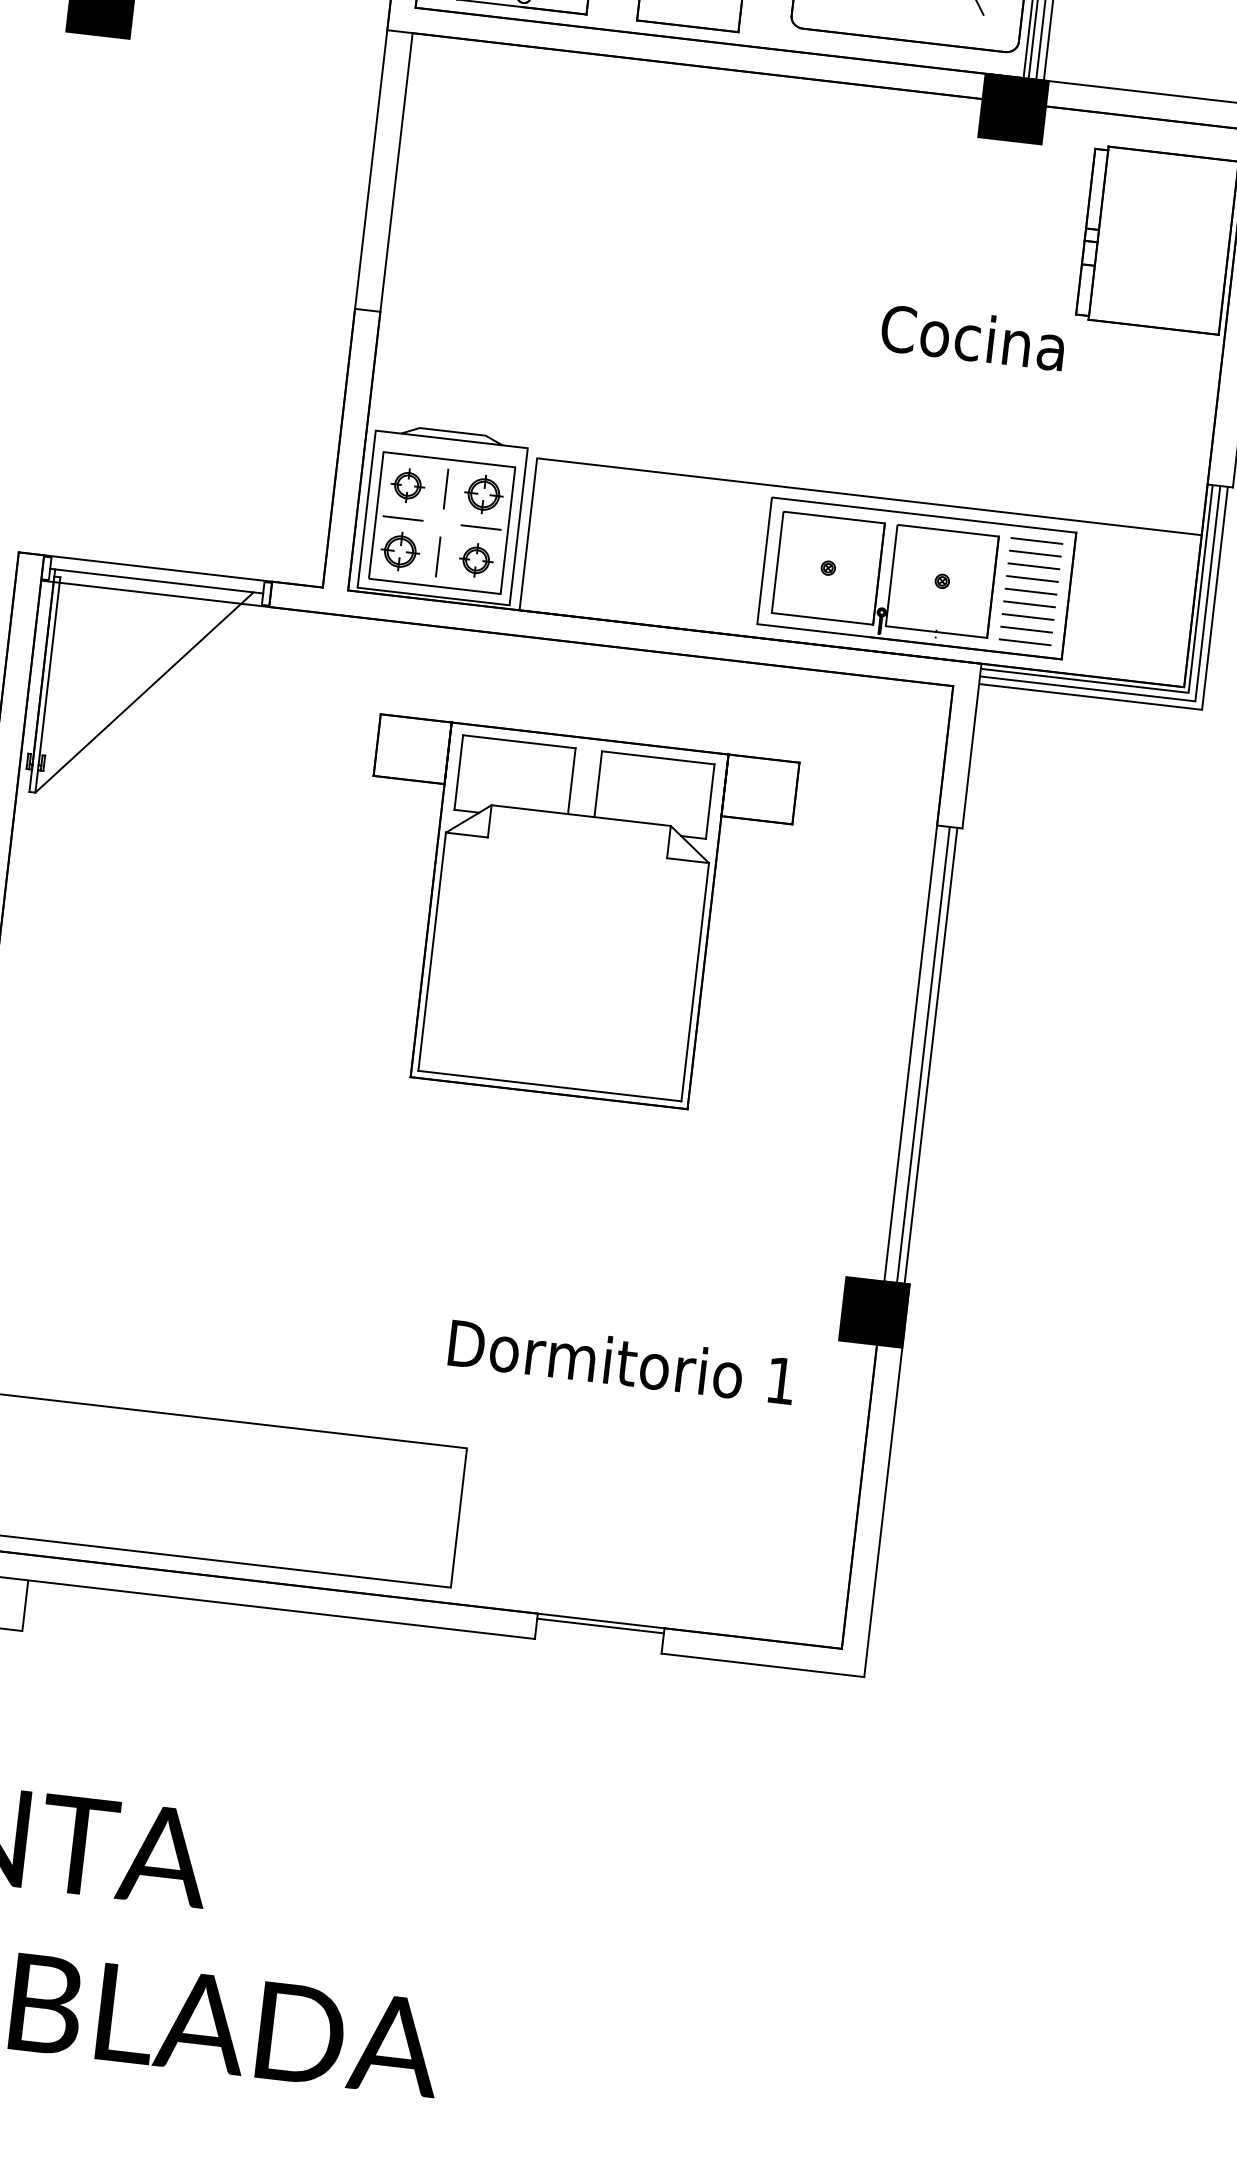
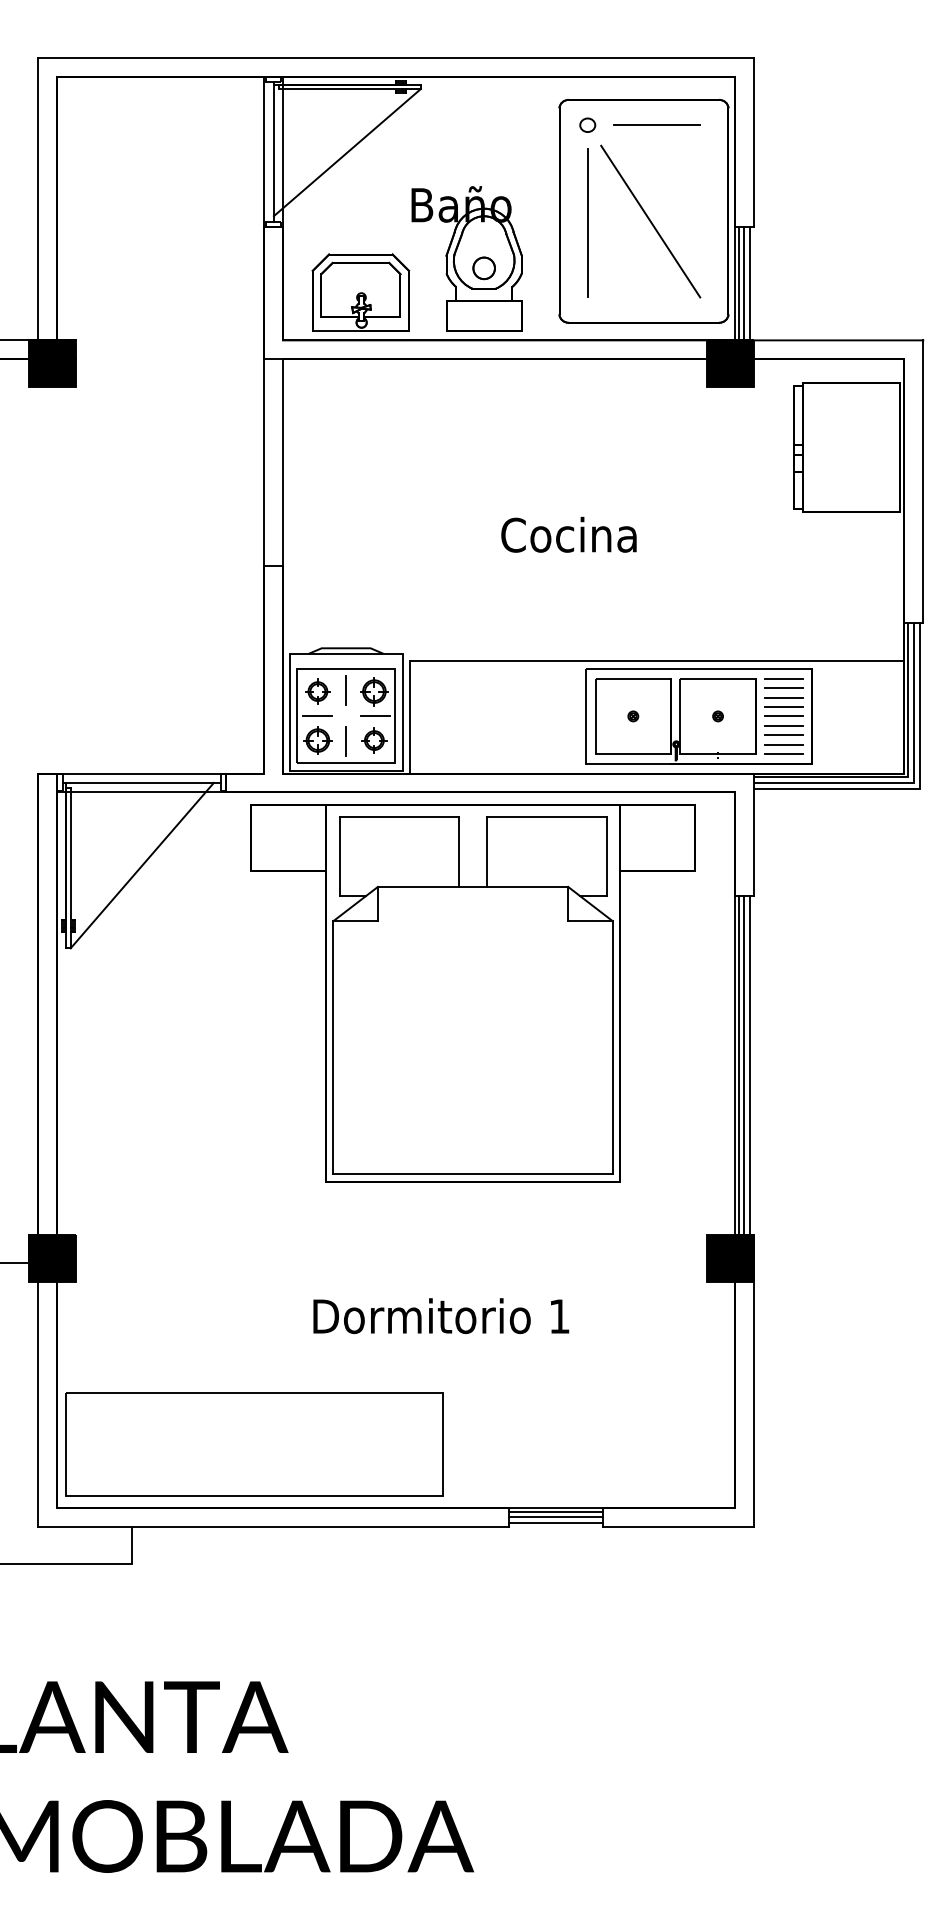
text: (972, 336) -> (568, 534), moved
part: (568, 915) -> (472, 993), size x1.43
line: (915, 1052) -> (738, 1064), added
text: (622, 1362) -> (441, 1316), moved
line: (598, 1633) -> (555, 1517), added
line: (598, 1641) -> (555, 1523), added

